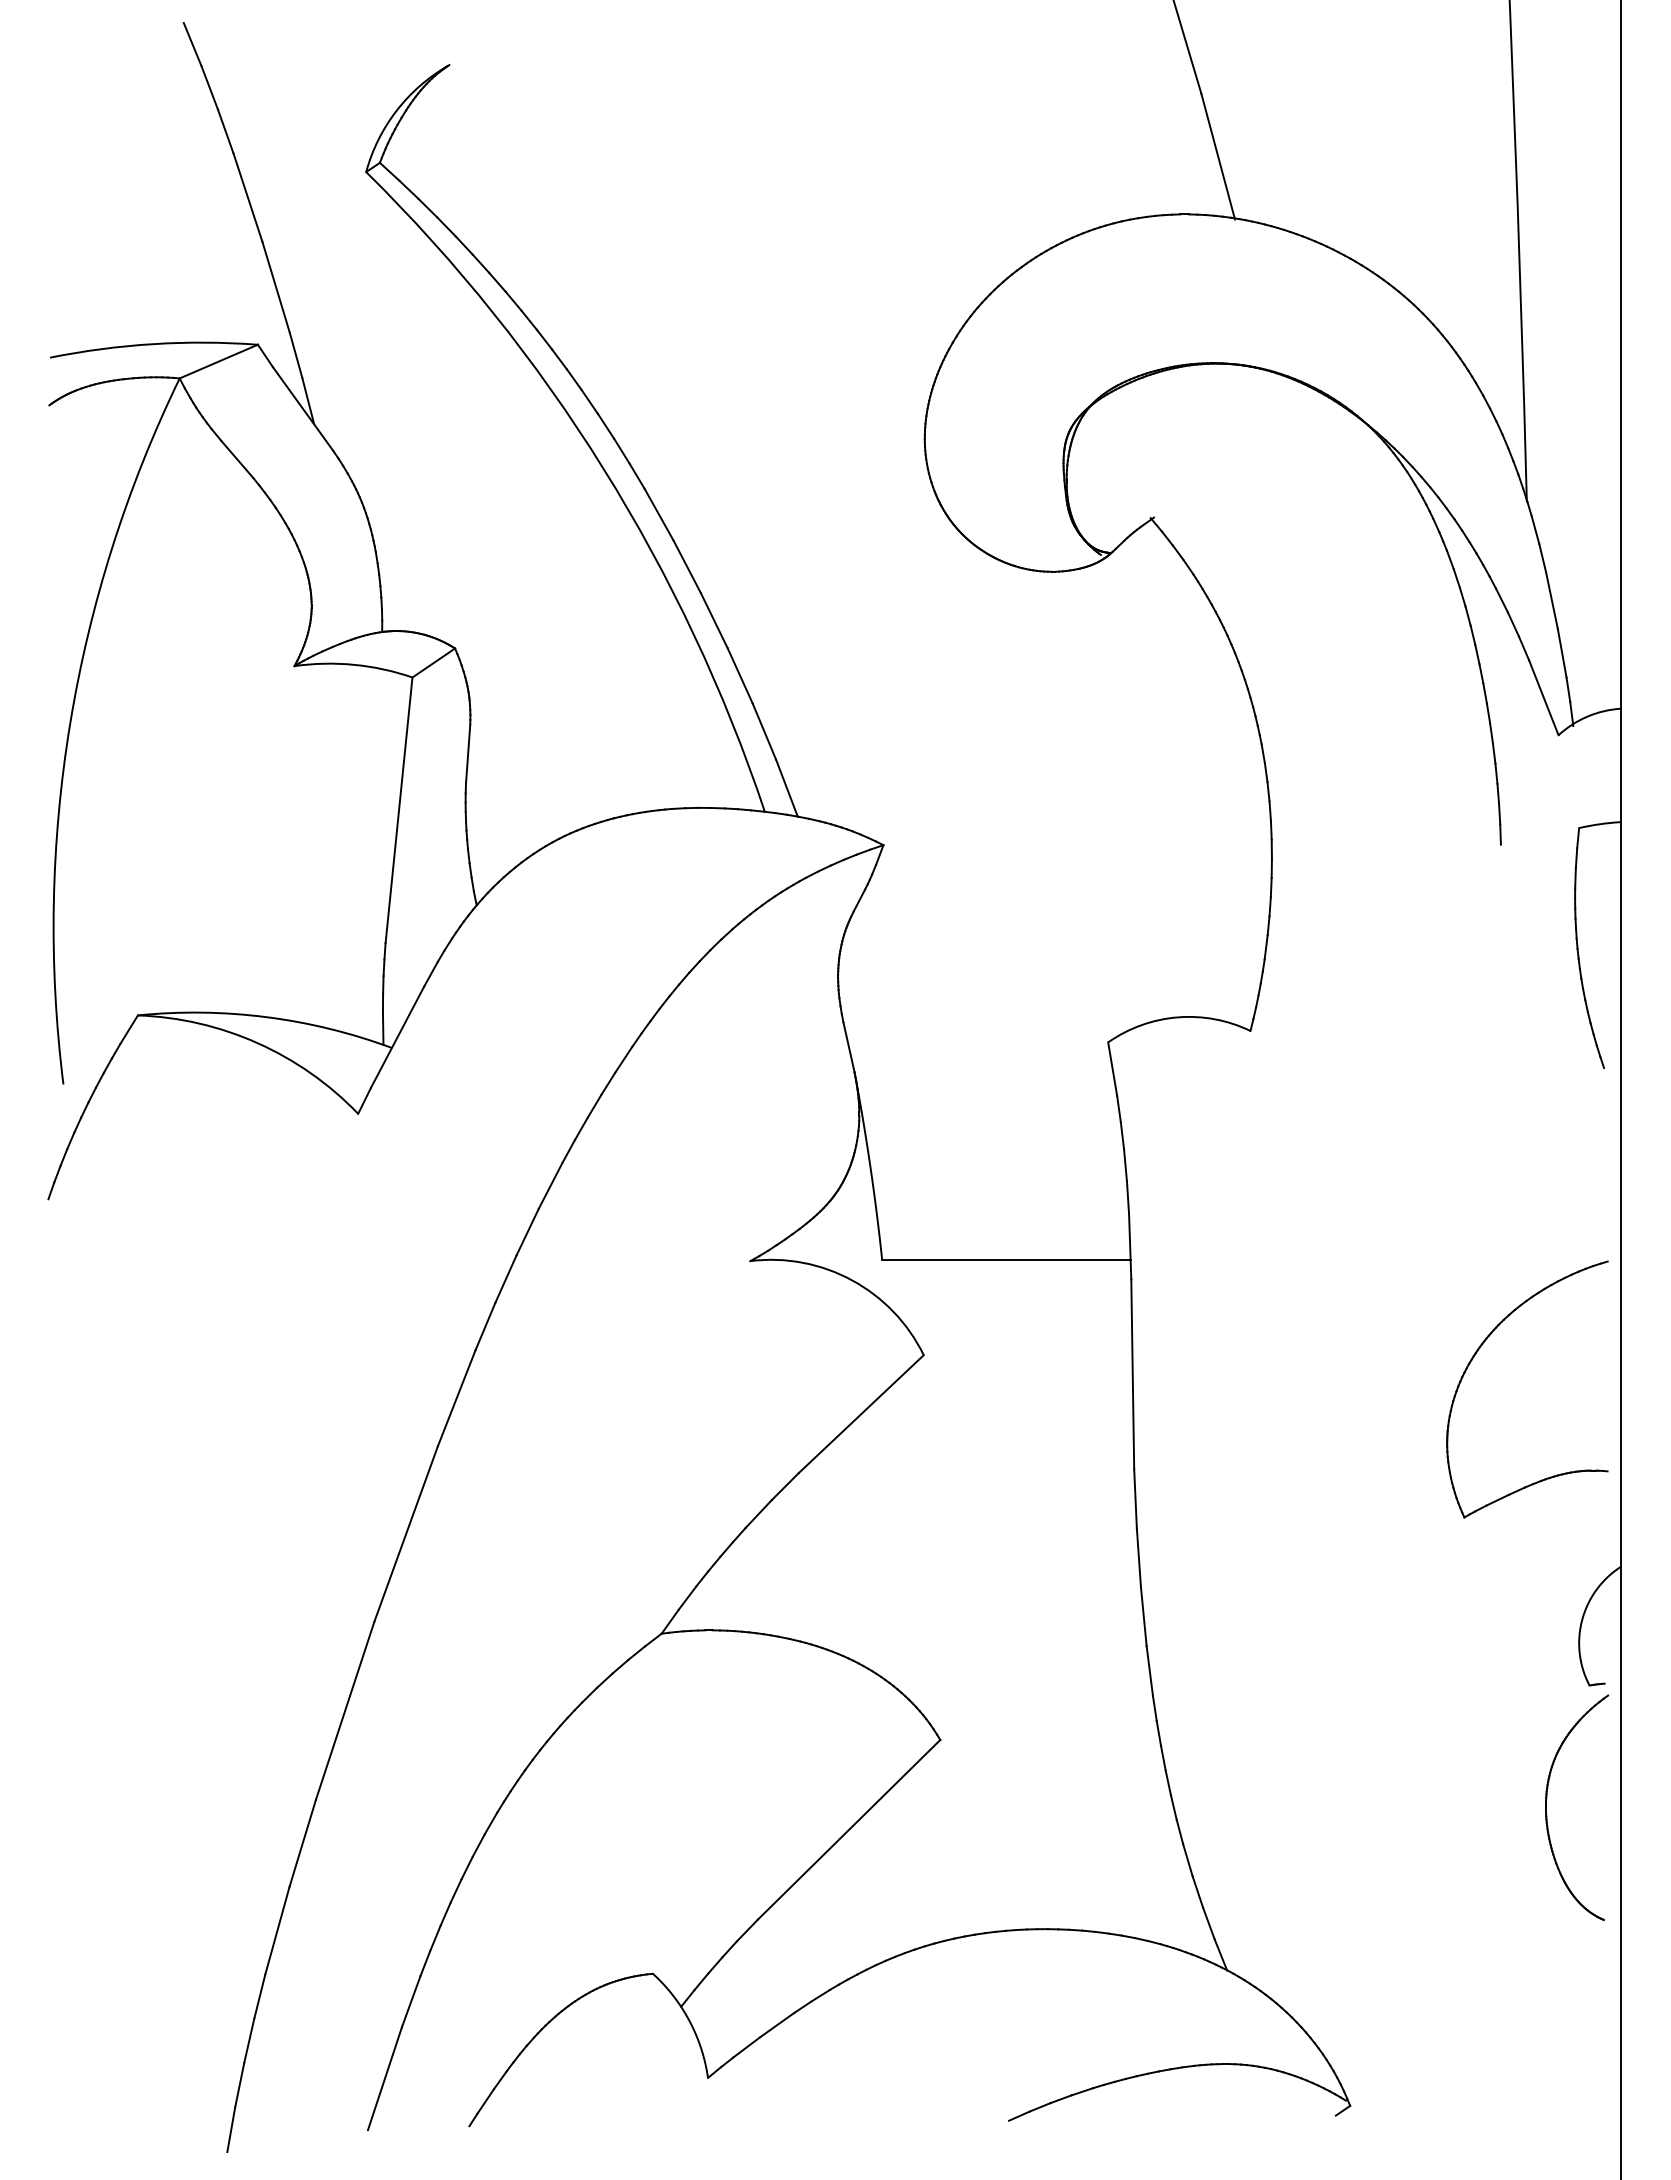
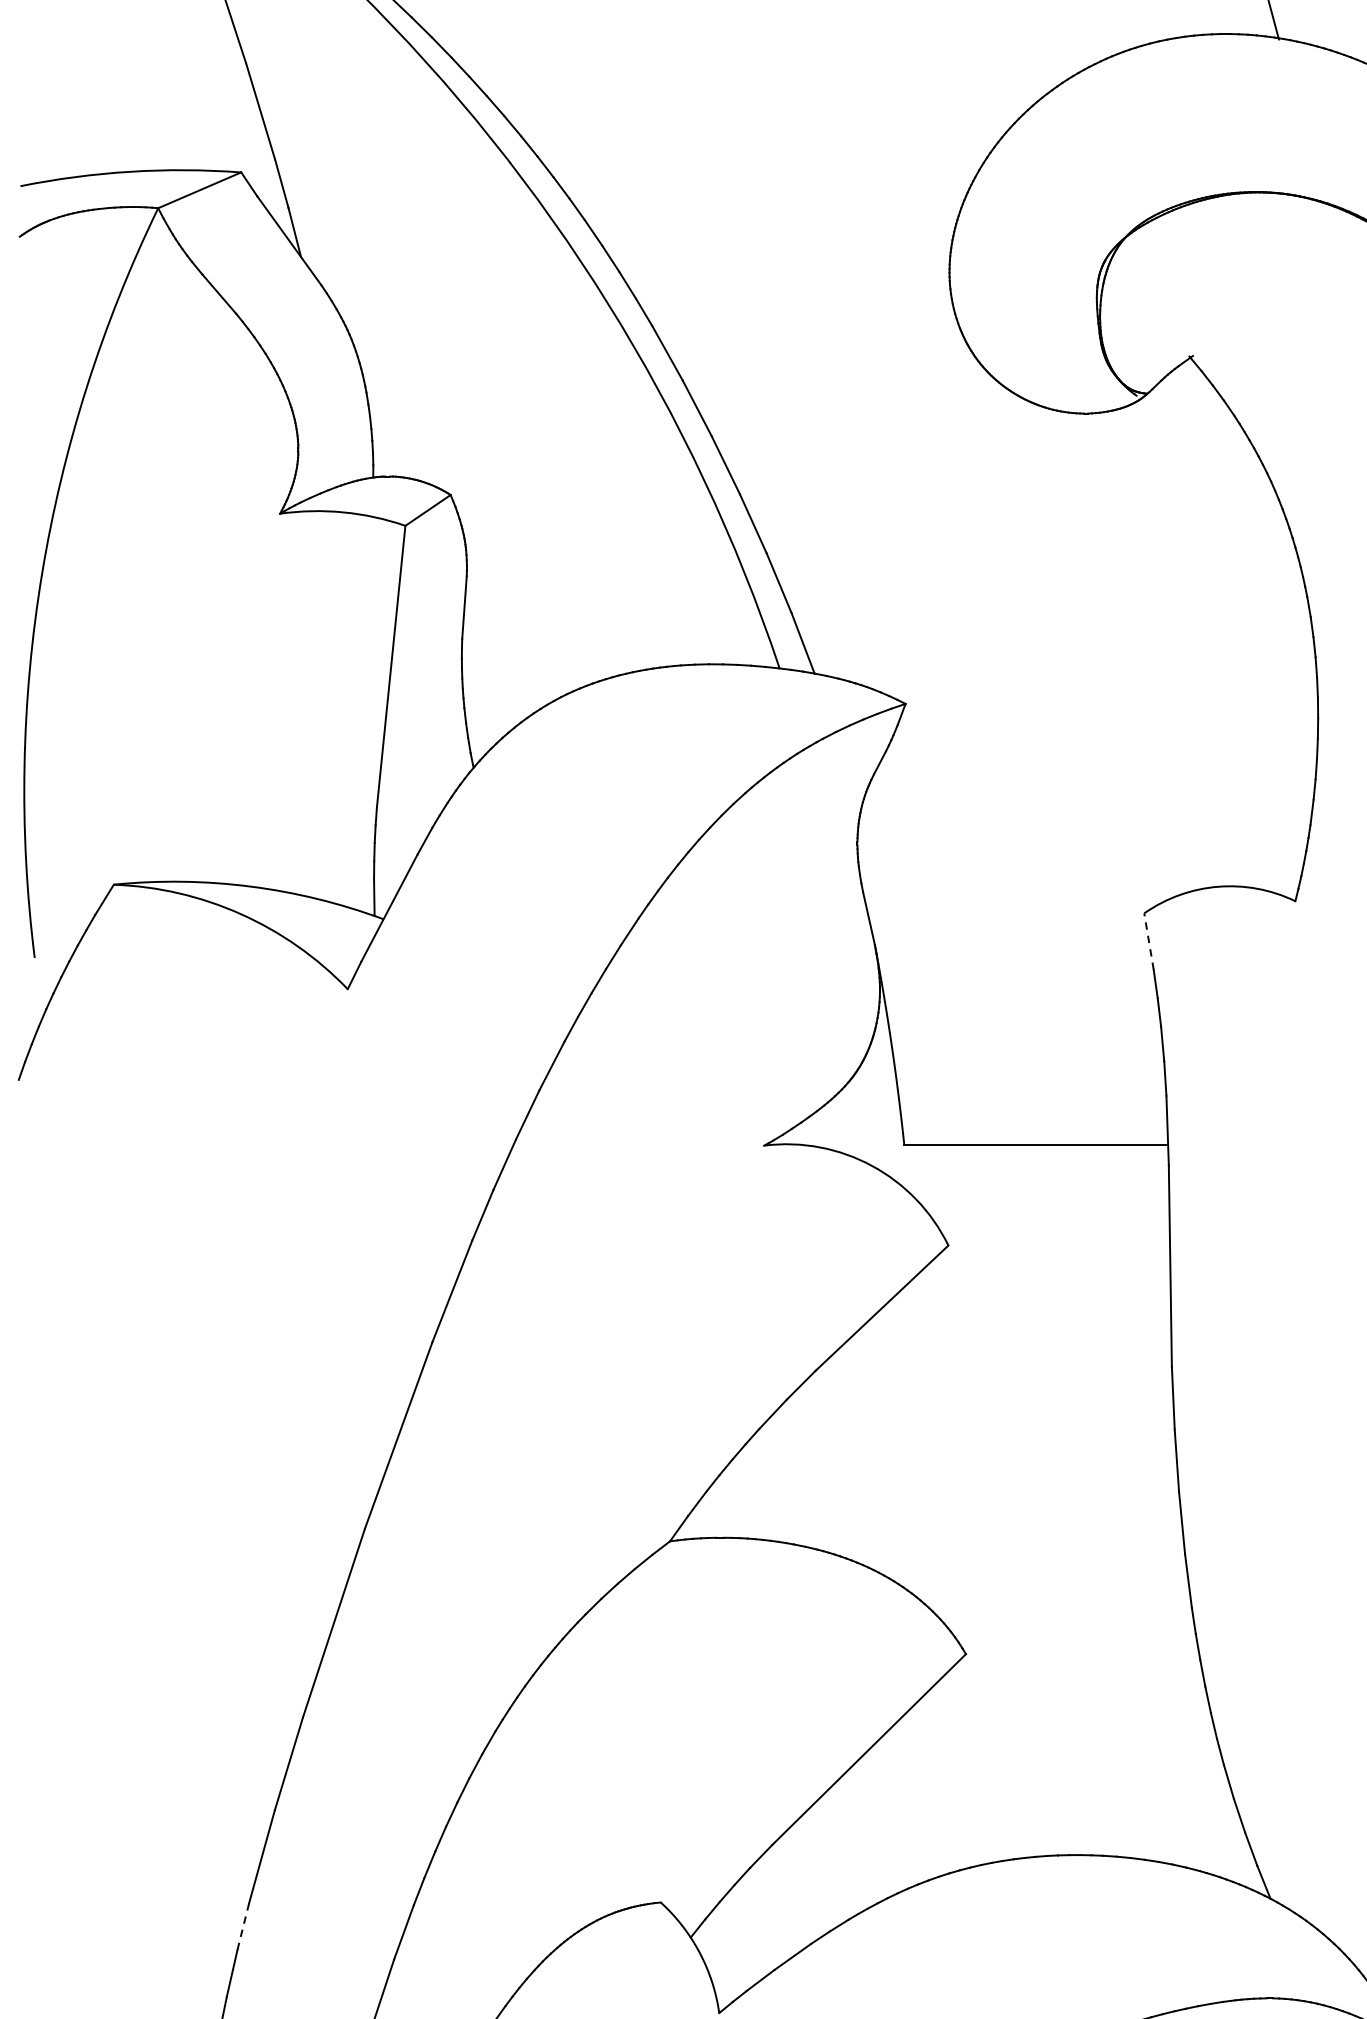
line: (1112, 1069) -> (1148, 942), solid -> dashed
line: (259, 1996) -> (242, 1926), solid -> dashed

